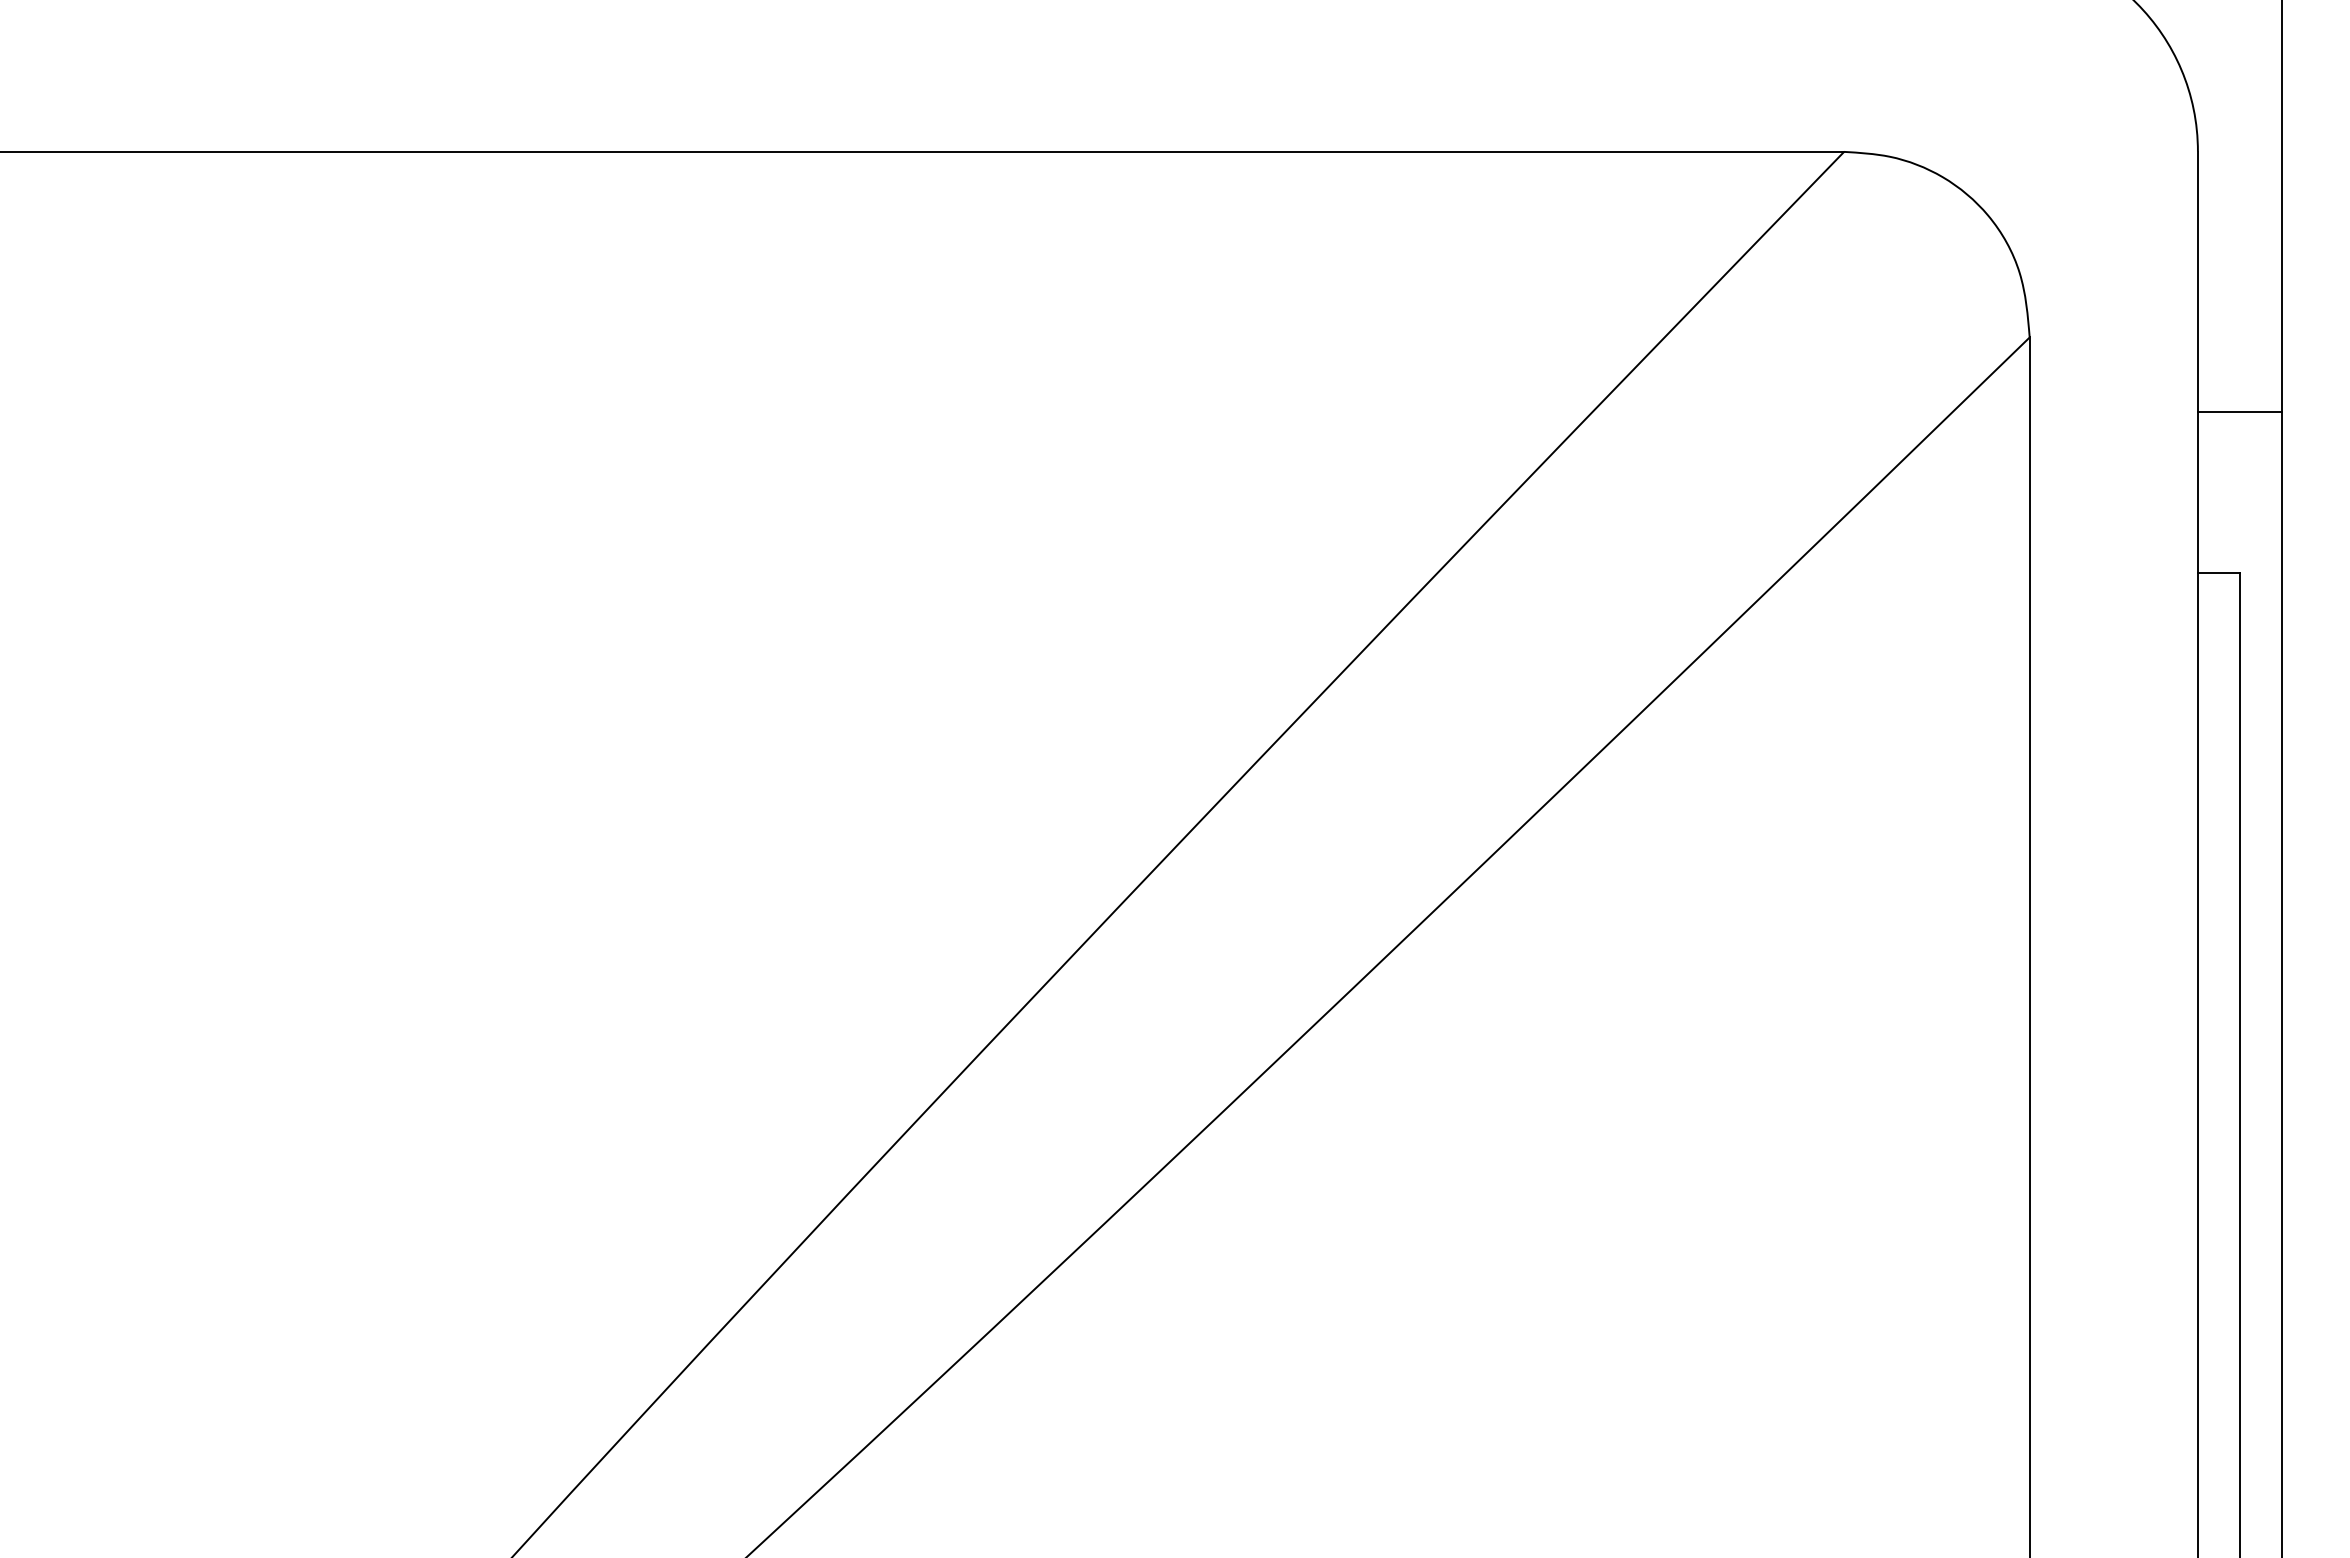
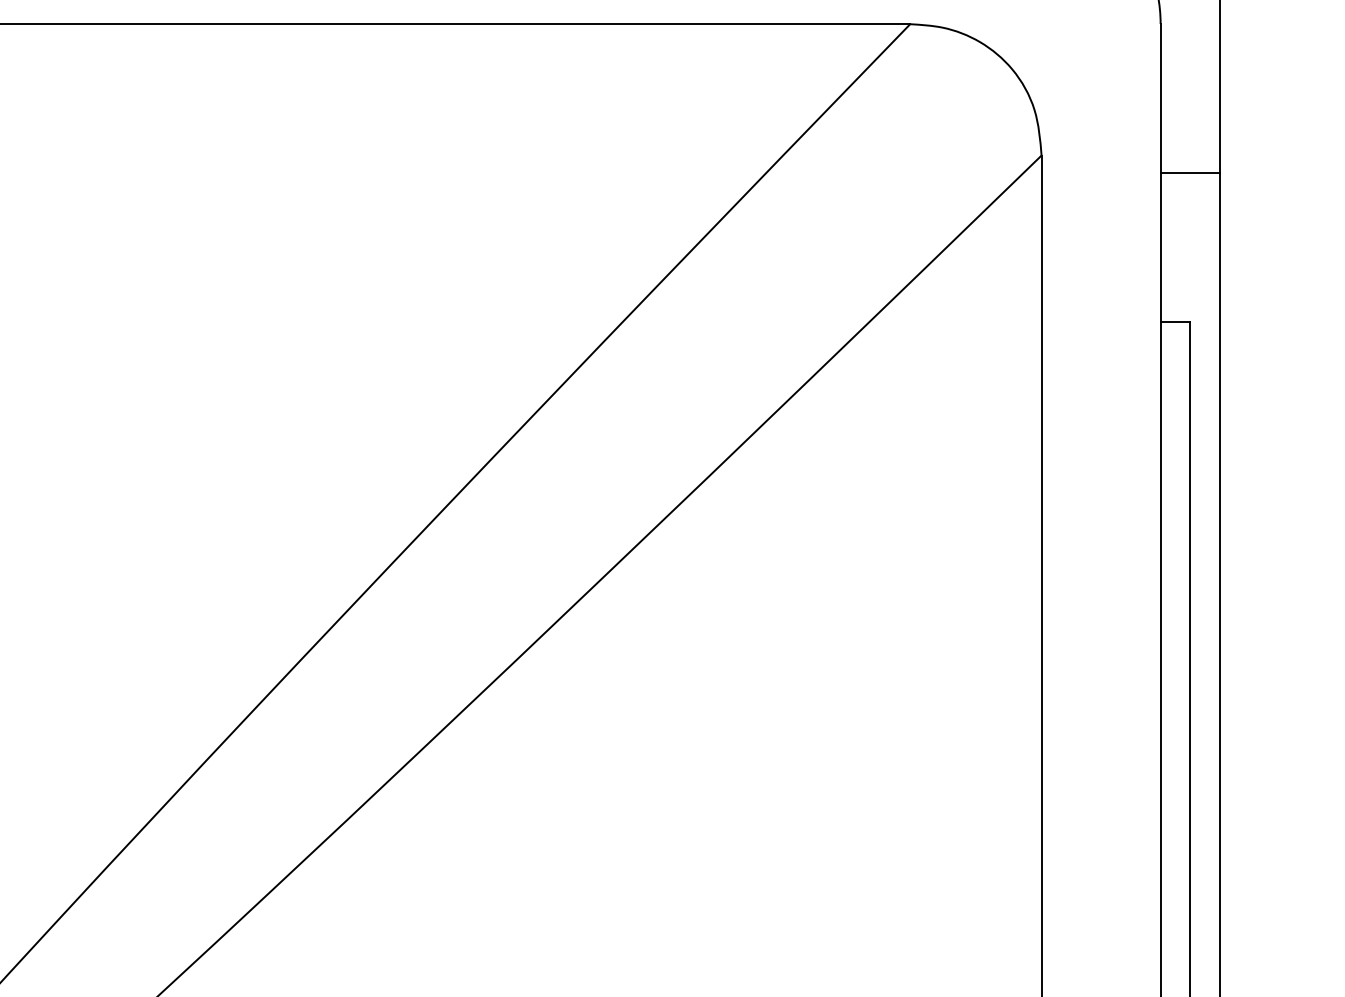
line: (2239, 412) -> (1190, 173), moved

